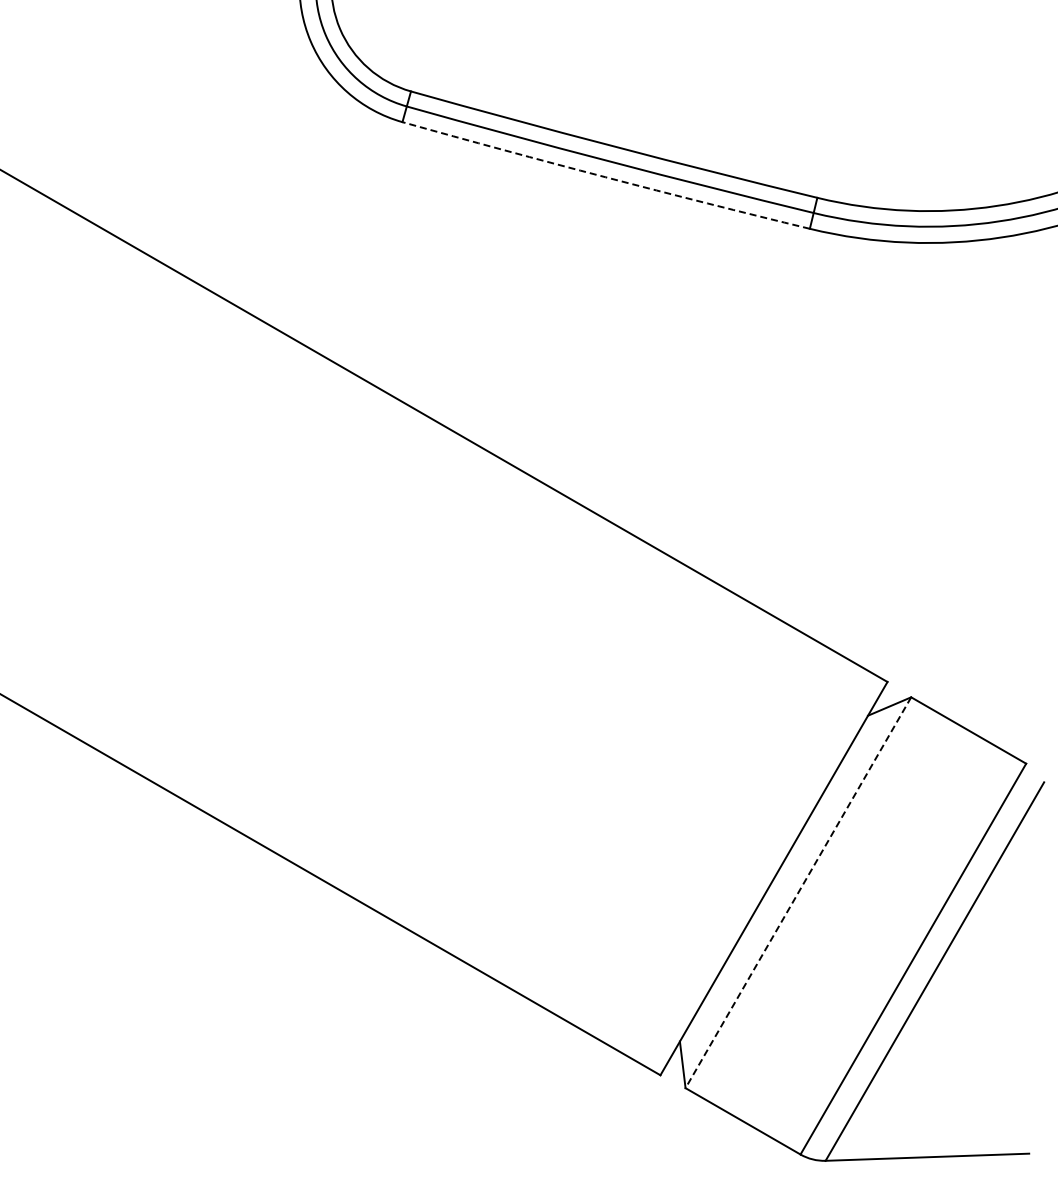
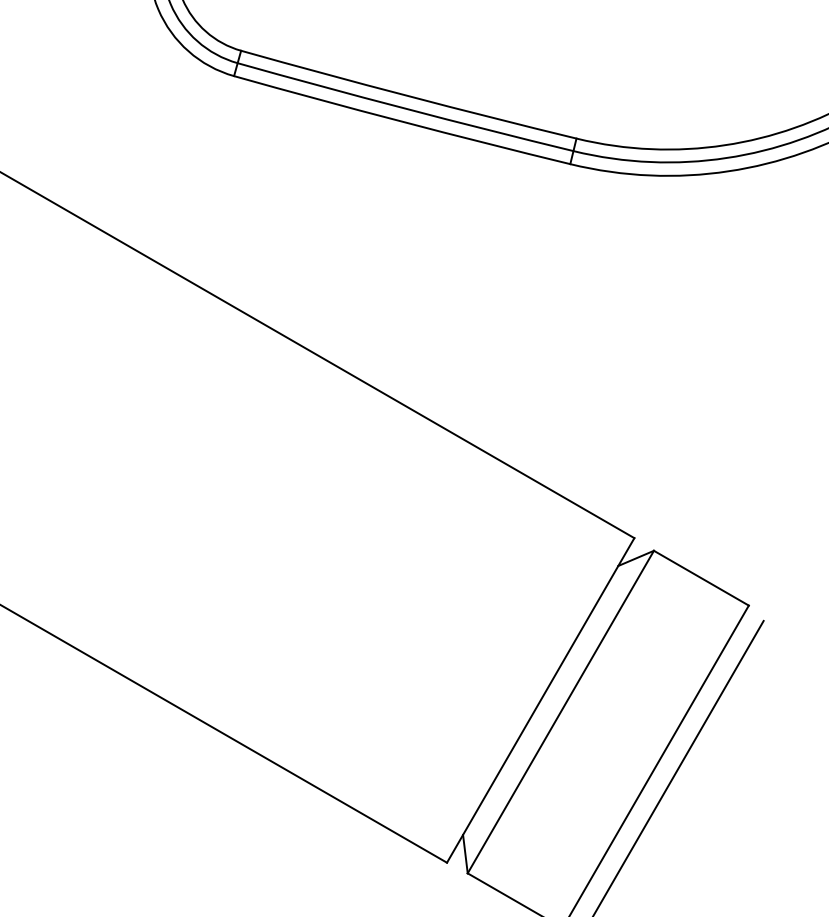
arc: (605, 177) -> (401, 121), dashed -> solid
line: (798, 892) -> (560, 711), dashed -> solid

